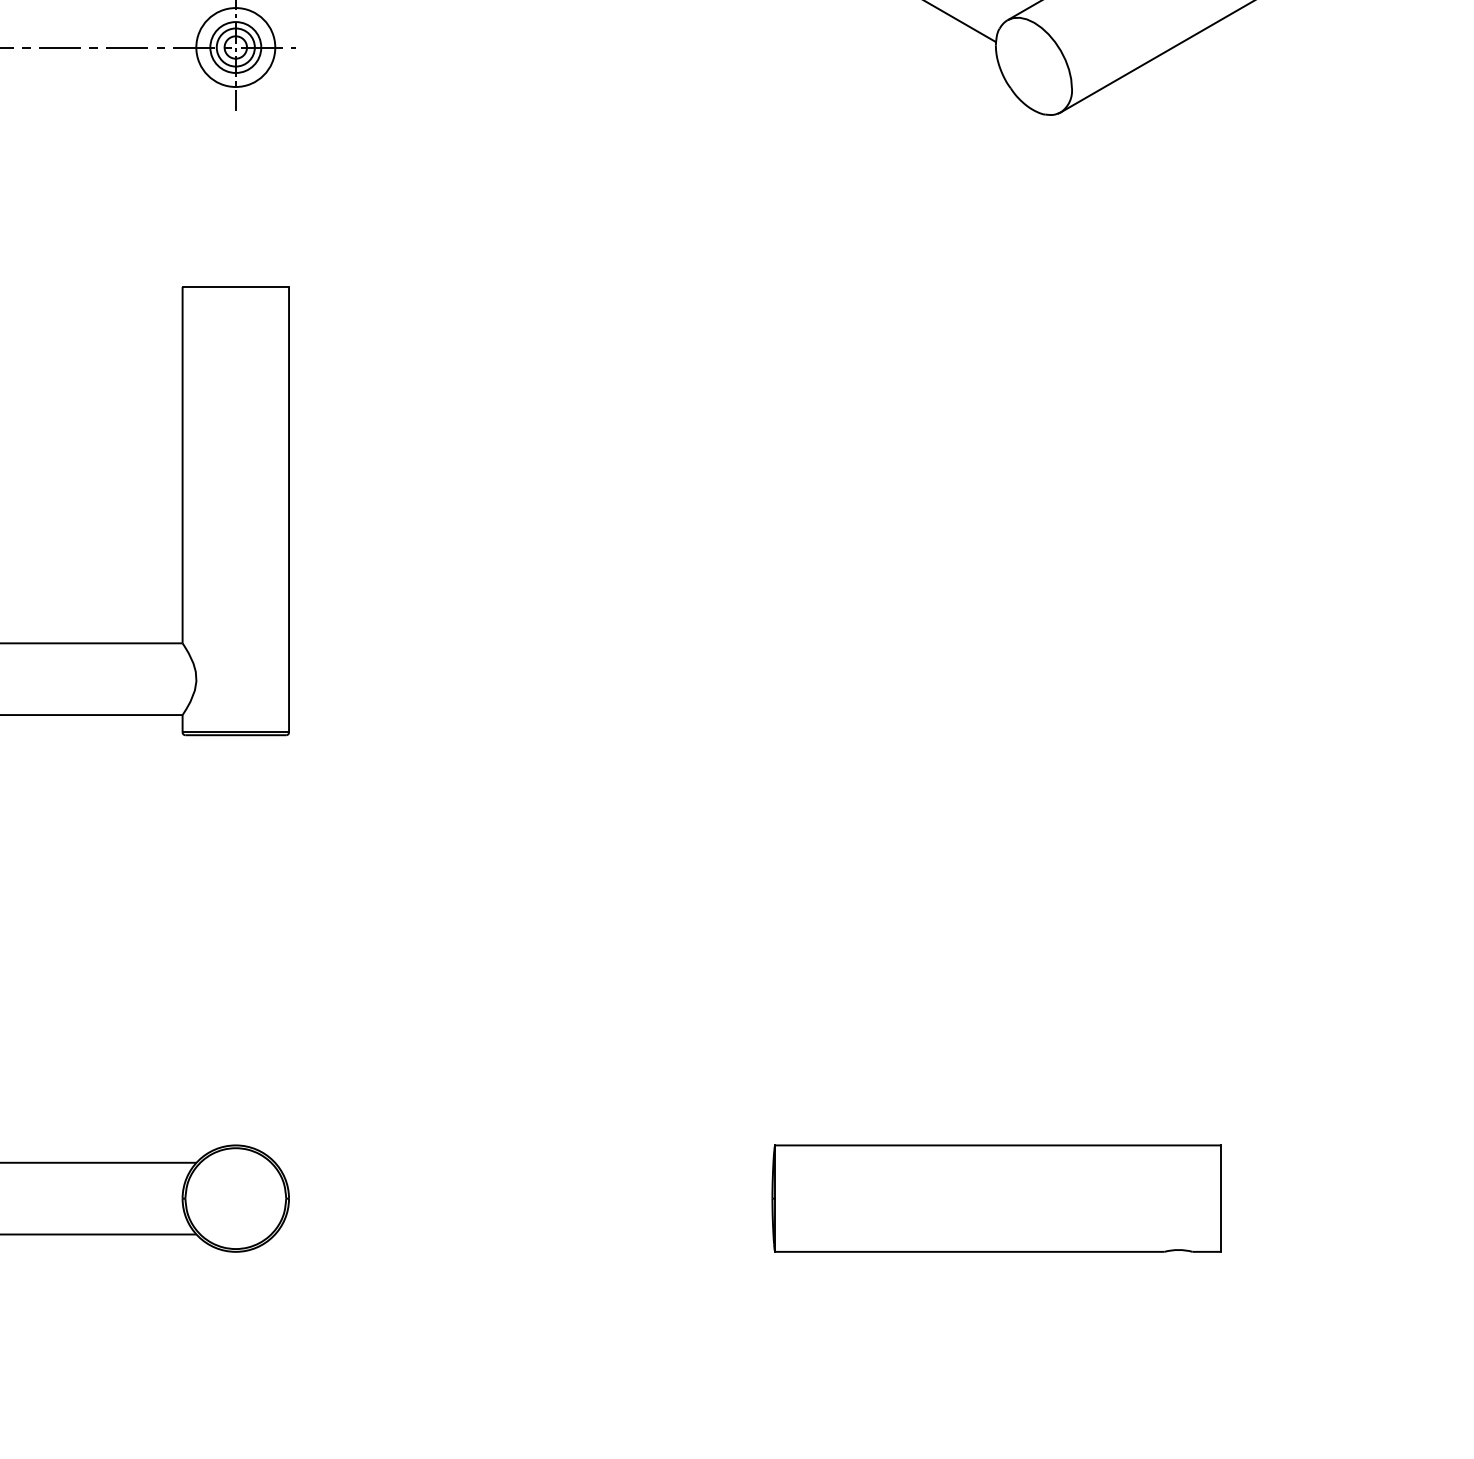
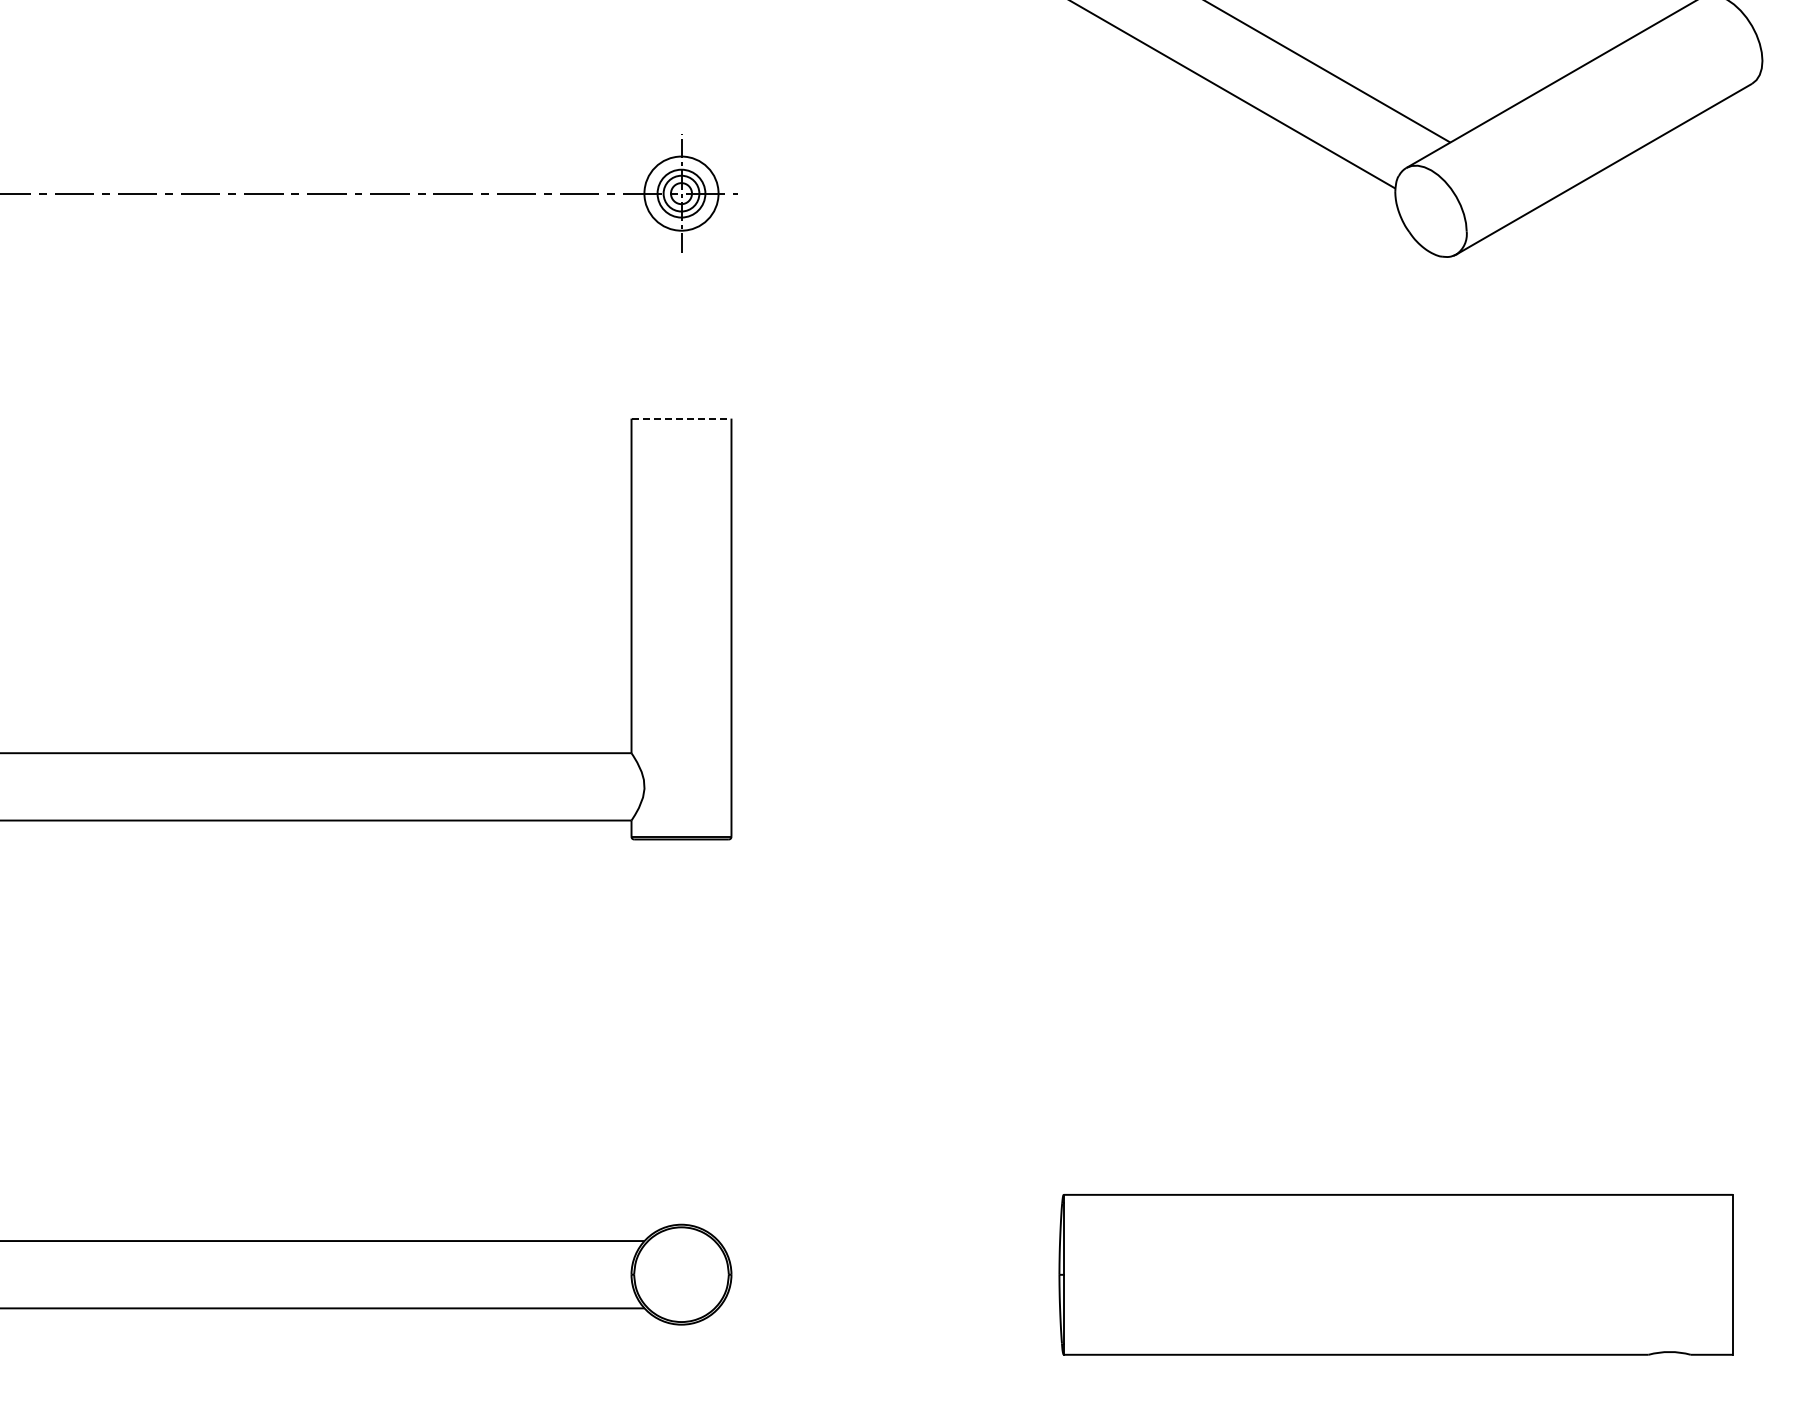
line: (235, 286) -> (681, 418), solid -> dashed
part: (996, 1198) -> (1395, 1274), size x1.6

